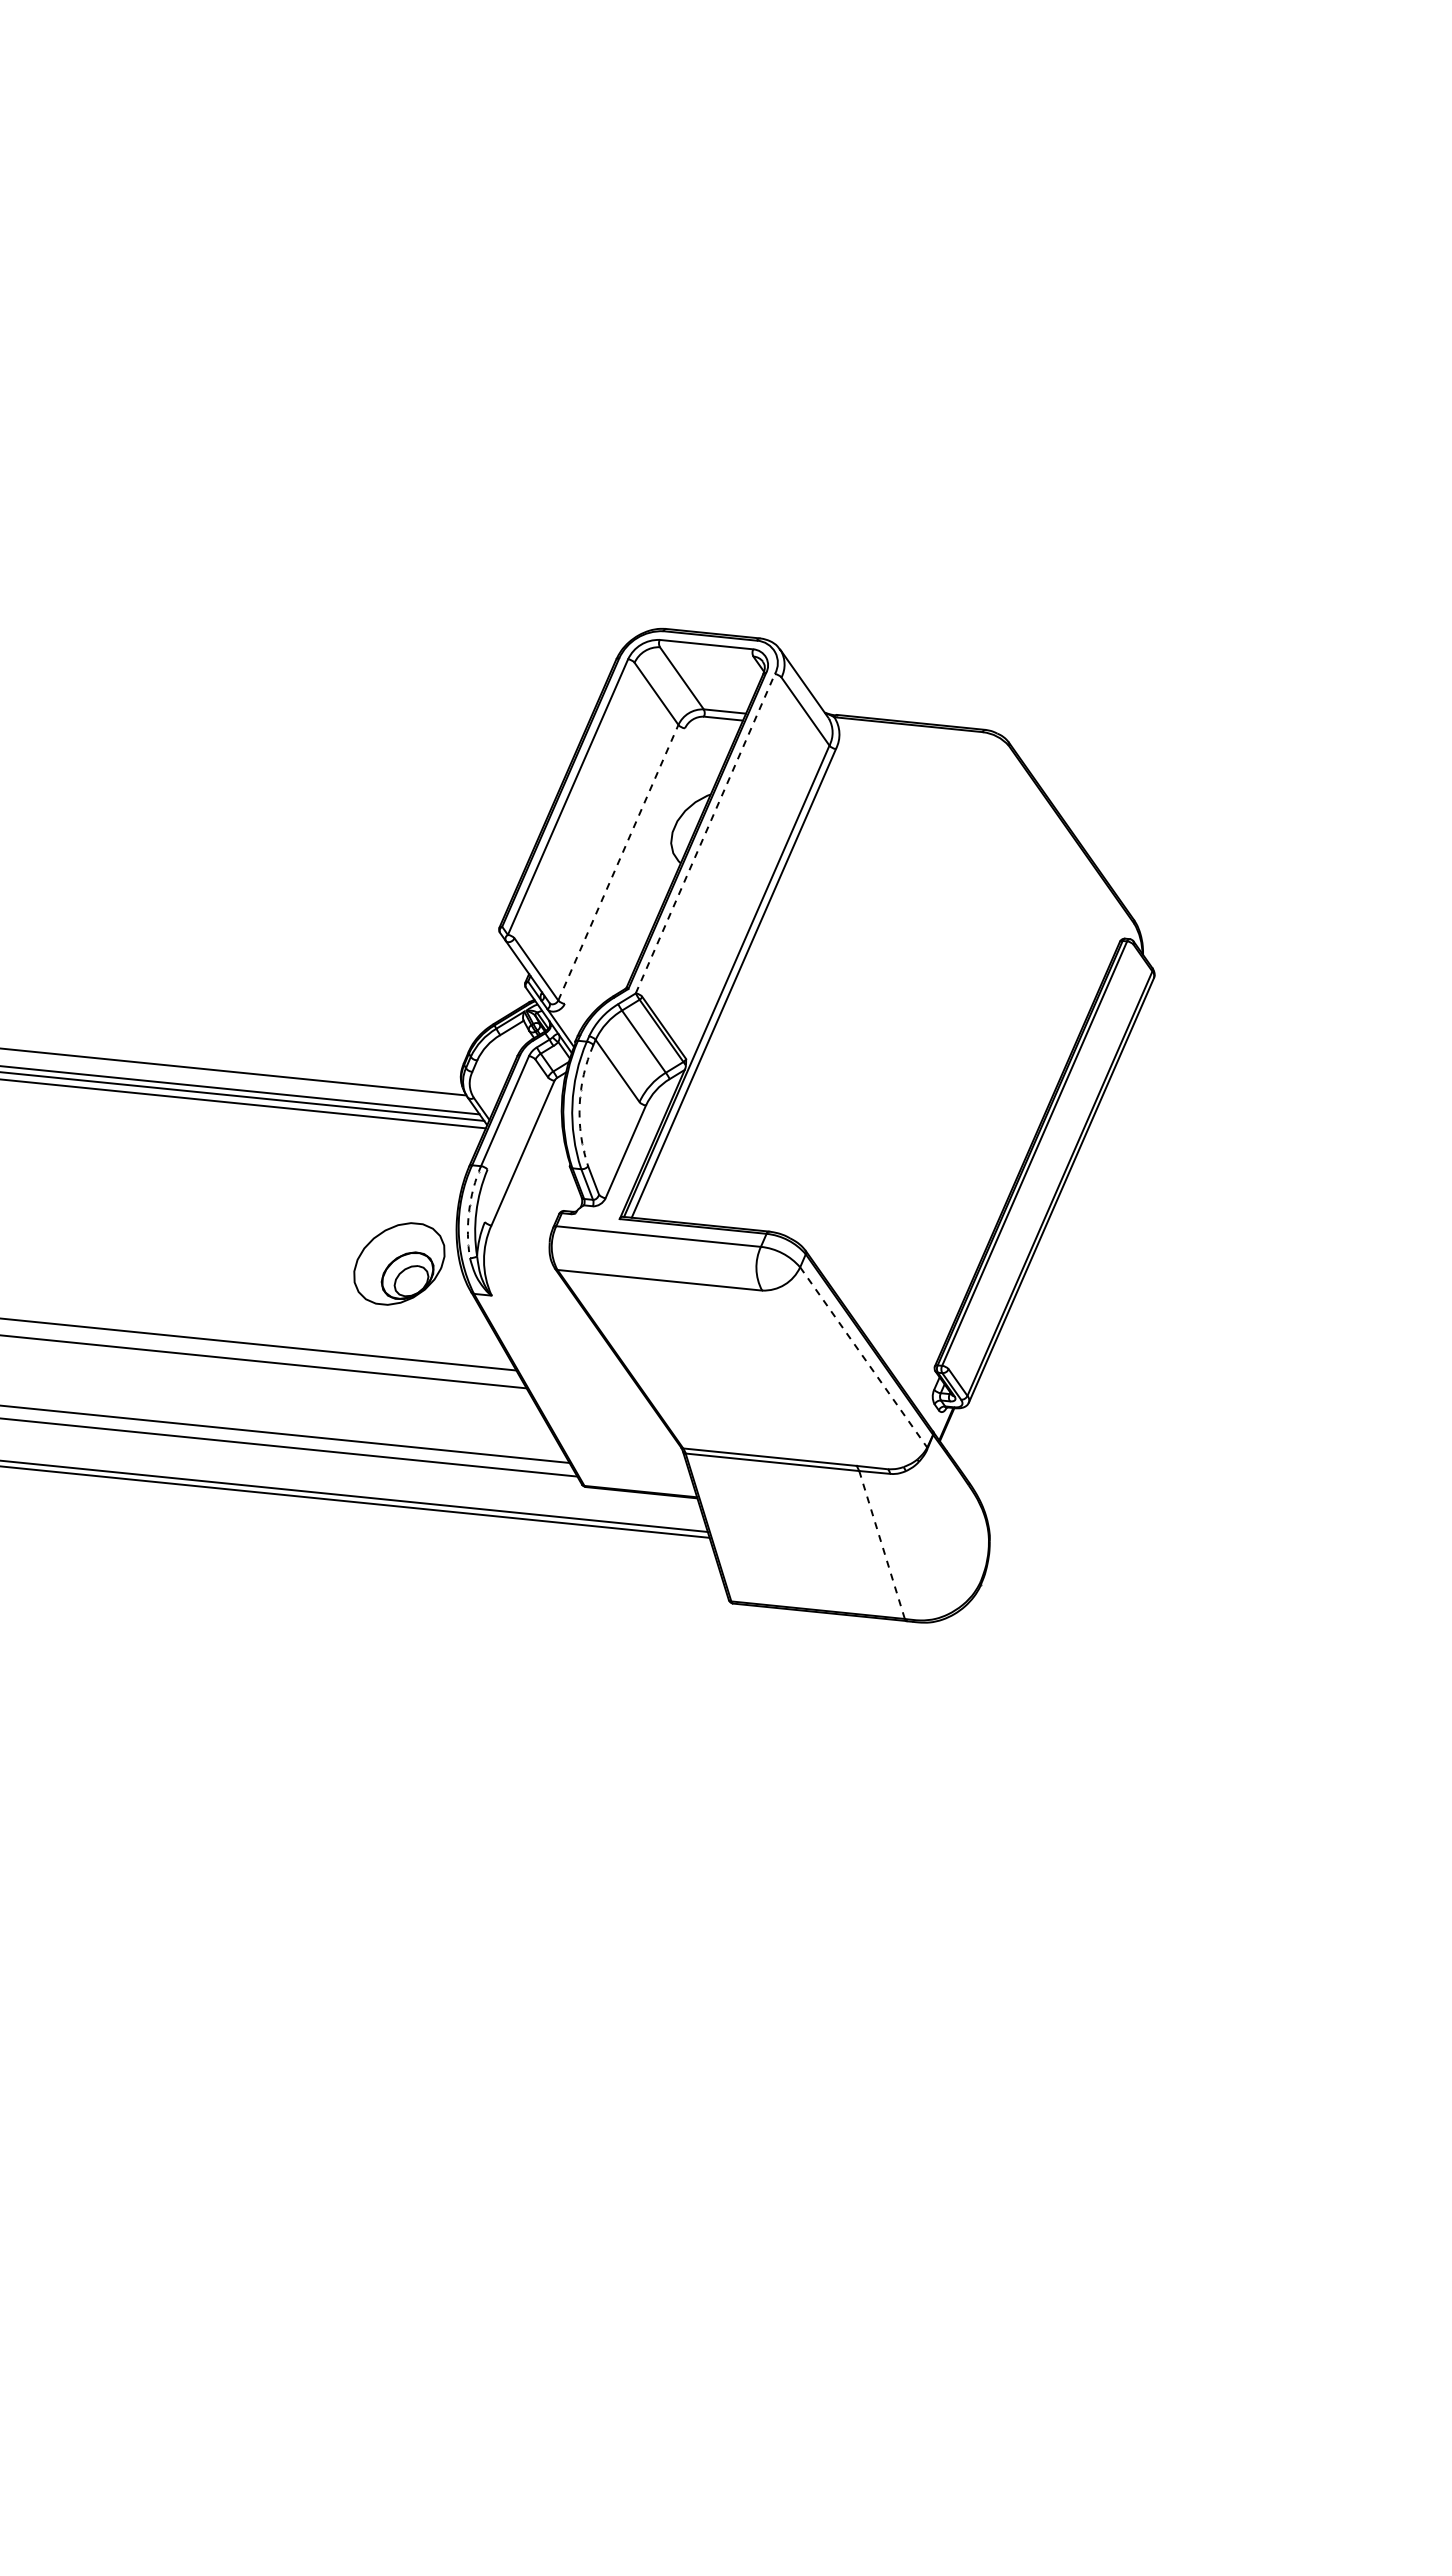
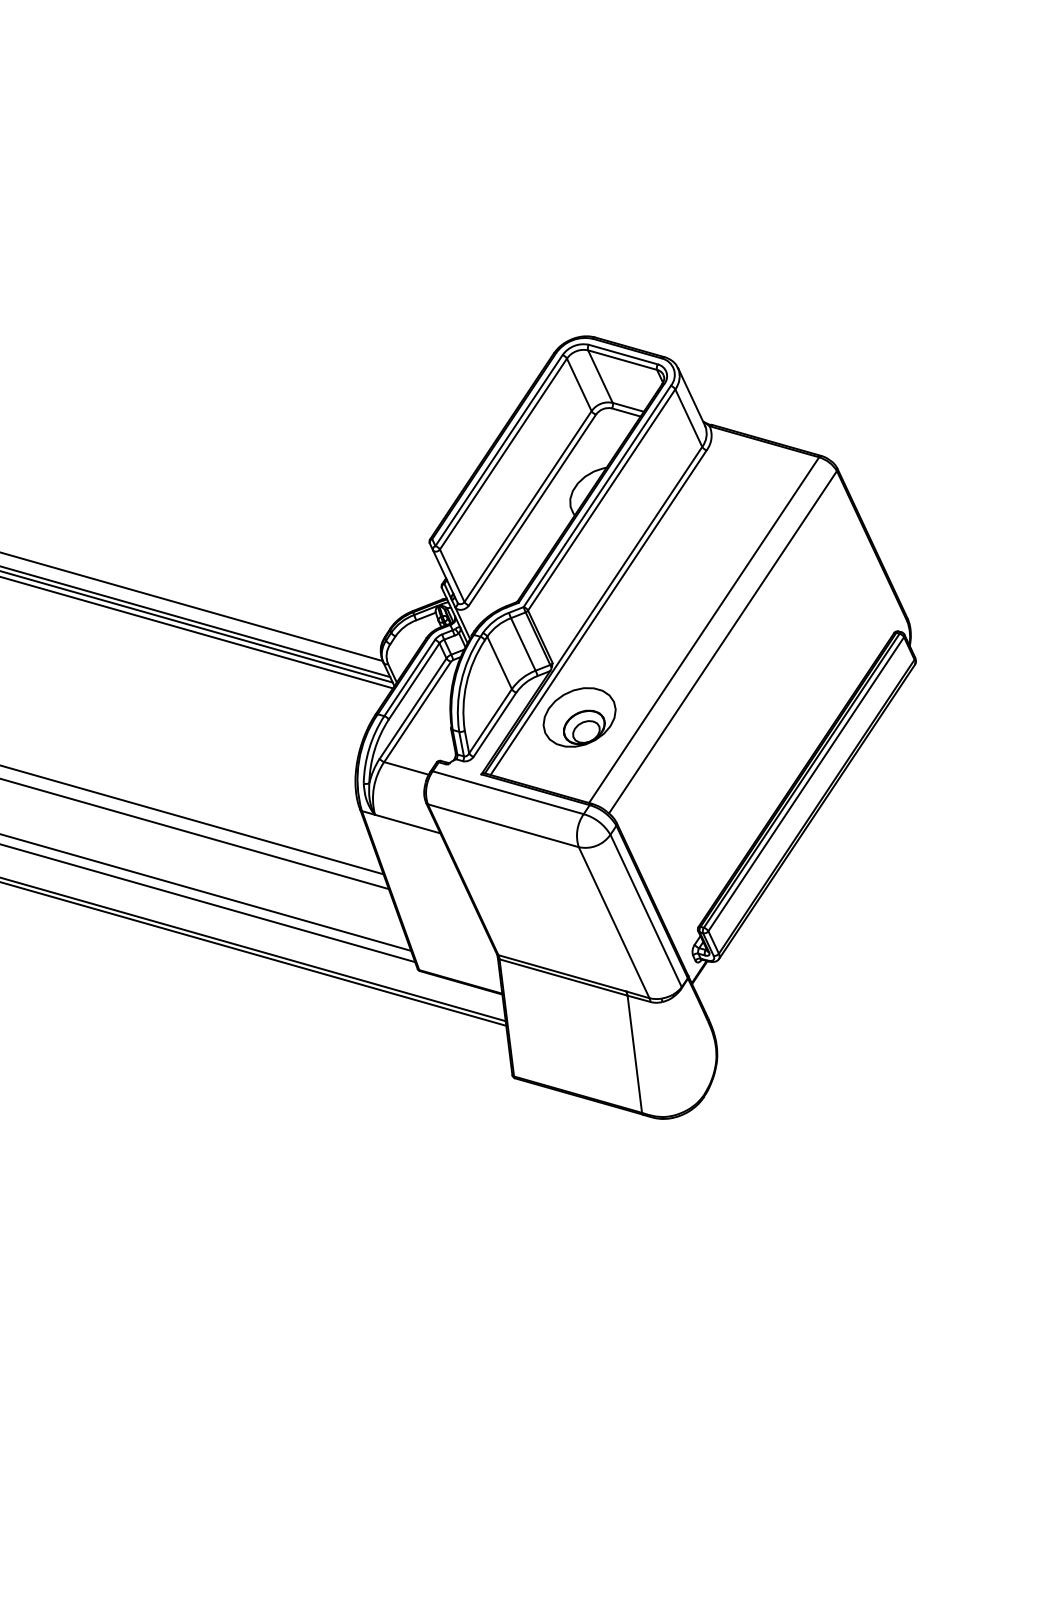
line: (706, 651) -> (622, 359), added
line: (574, 800) -> (503, 454), added
line: (705, 833) -> (597, 496), dashed -> solid
line: (711, 836) -> (601, 499), added
line: (618, 862) -> (528, 506), dashed -> solid
line: (624, 865) -> (532, 509), added
line: (873, 981) -> (703, 629), added
line: (900, 992) -> (722, 641), added
arc: (579, 1105) -> (466, 683), dashed -> solid
line: (511, 1114) -> (414, 681), added
line: (619, 1148) -> (490, 721), added
line: (516, 1149) -> (413, 708), added
line: (1040, 1156) -> (805, 783), added
arc: (469, 1211) -> (369, 748), dashed -> solid
line: (521, 1228) -> (406, 768), added
part: (399, 1263) -> (579, 717), moved
line: (535, 1299) -> (407, 823), added
line: (864, 1357) -> (646, 911), dashed -> solid
line: (825, 1379) -> (614, 922), added
line: (881, 1544) -> (634, 1053), dashed -> solid

